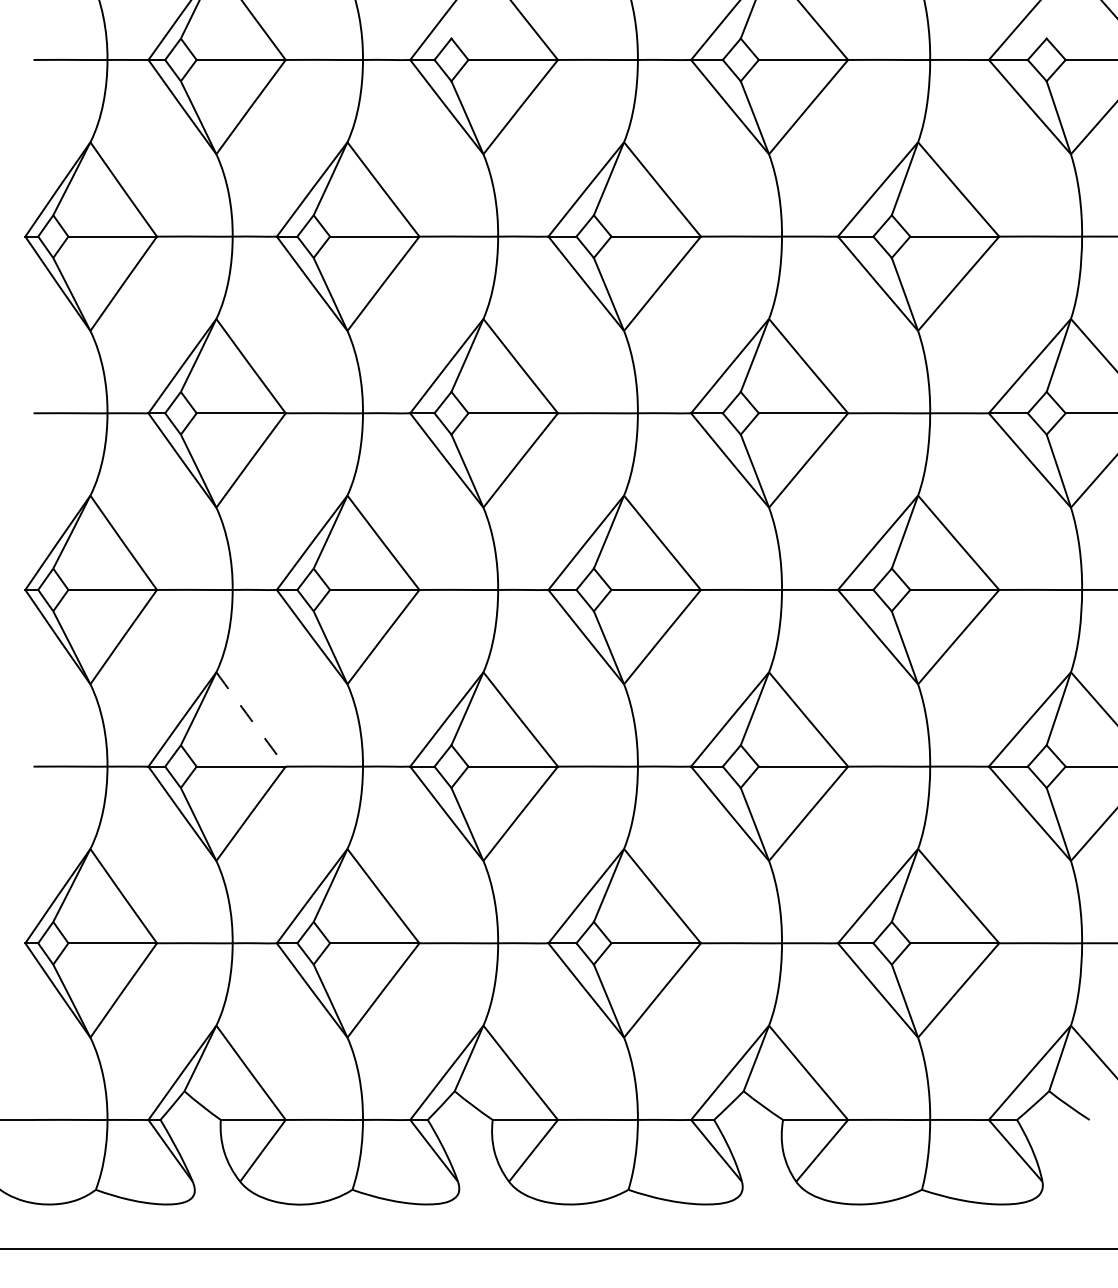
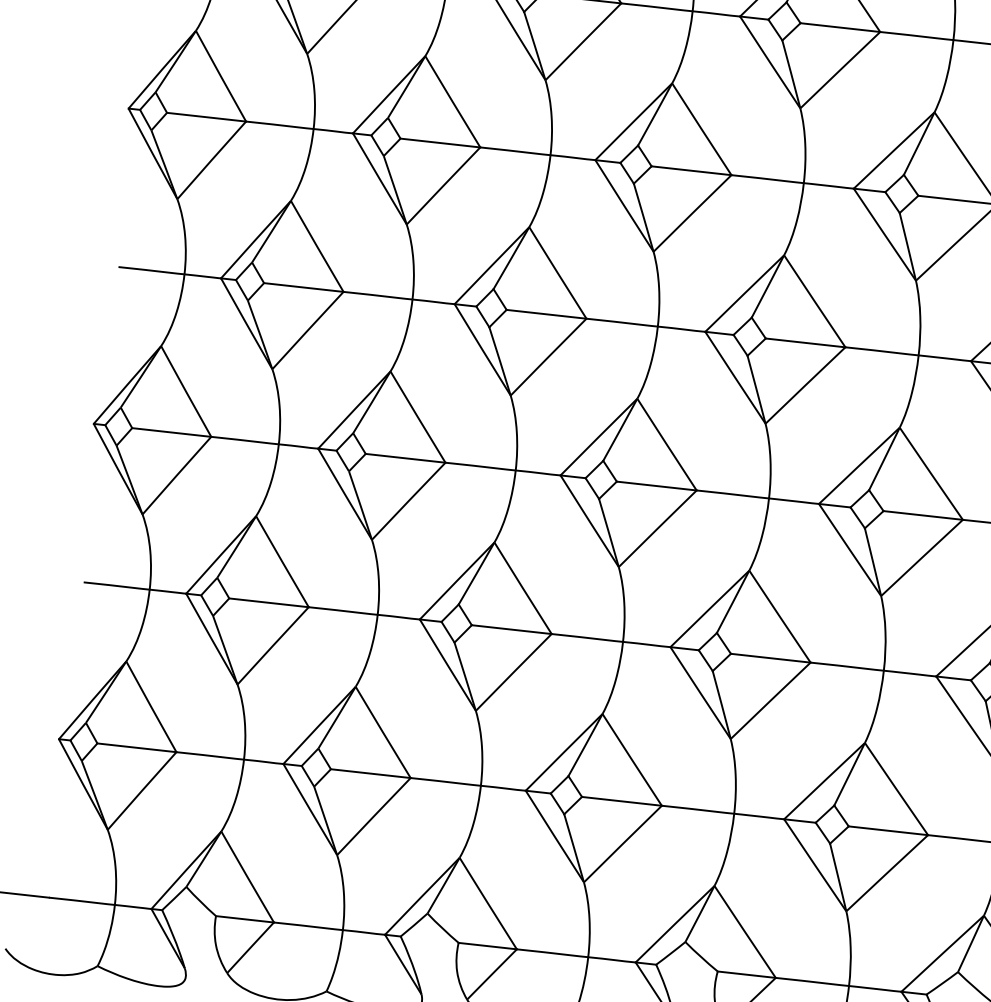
arc: (250, 719) -> (281, 561), dashed -> solid

